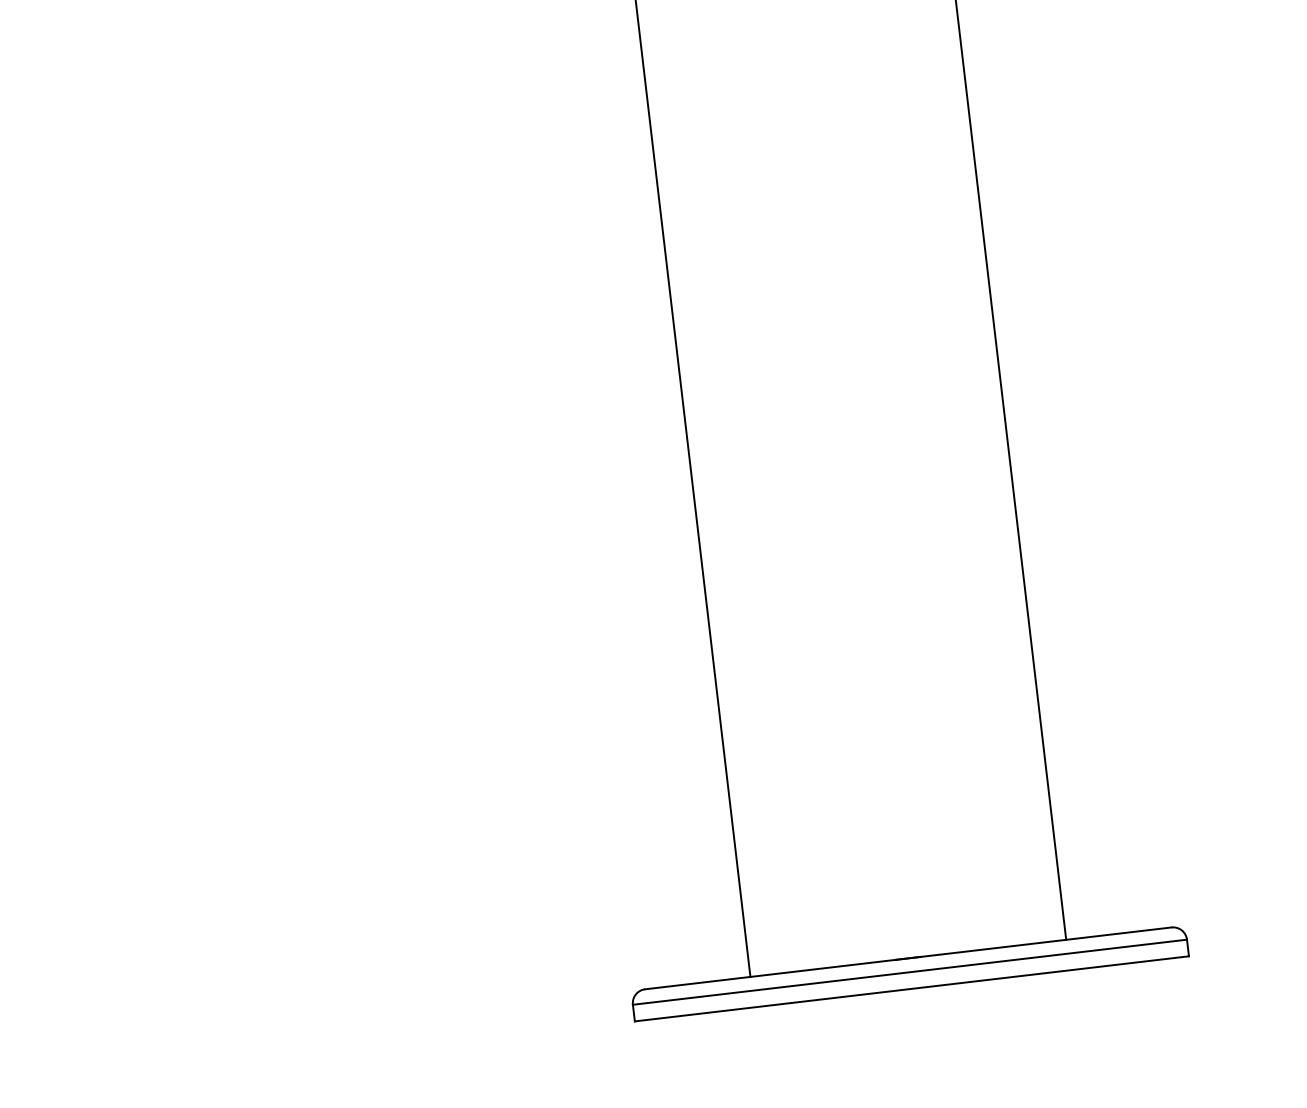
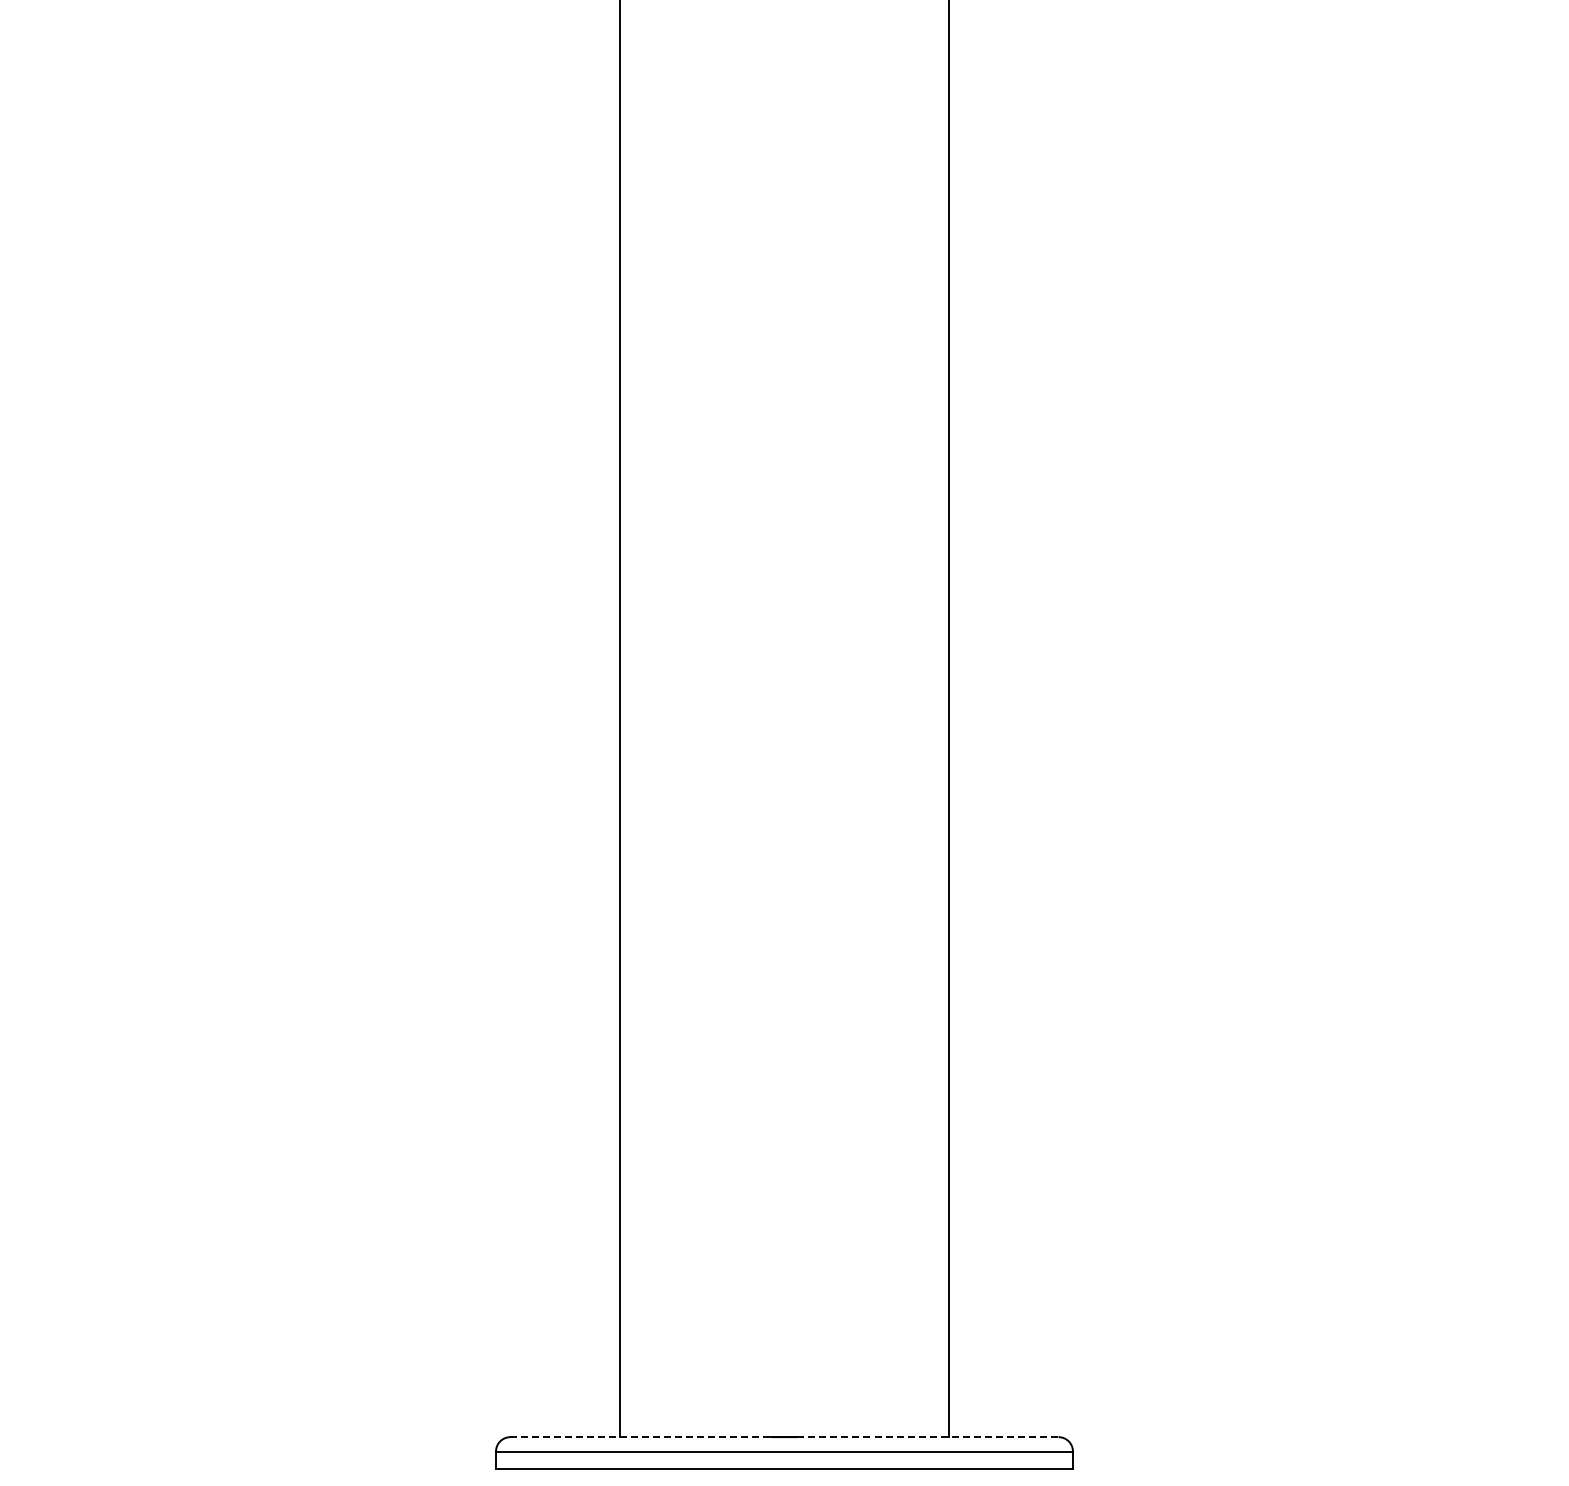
line: (1046, 942) -> (928, 1437), solid -> dashed
line: (770, 974) -> (640, 1437), solid -> dashed

